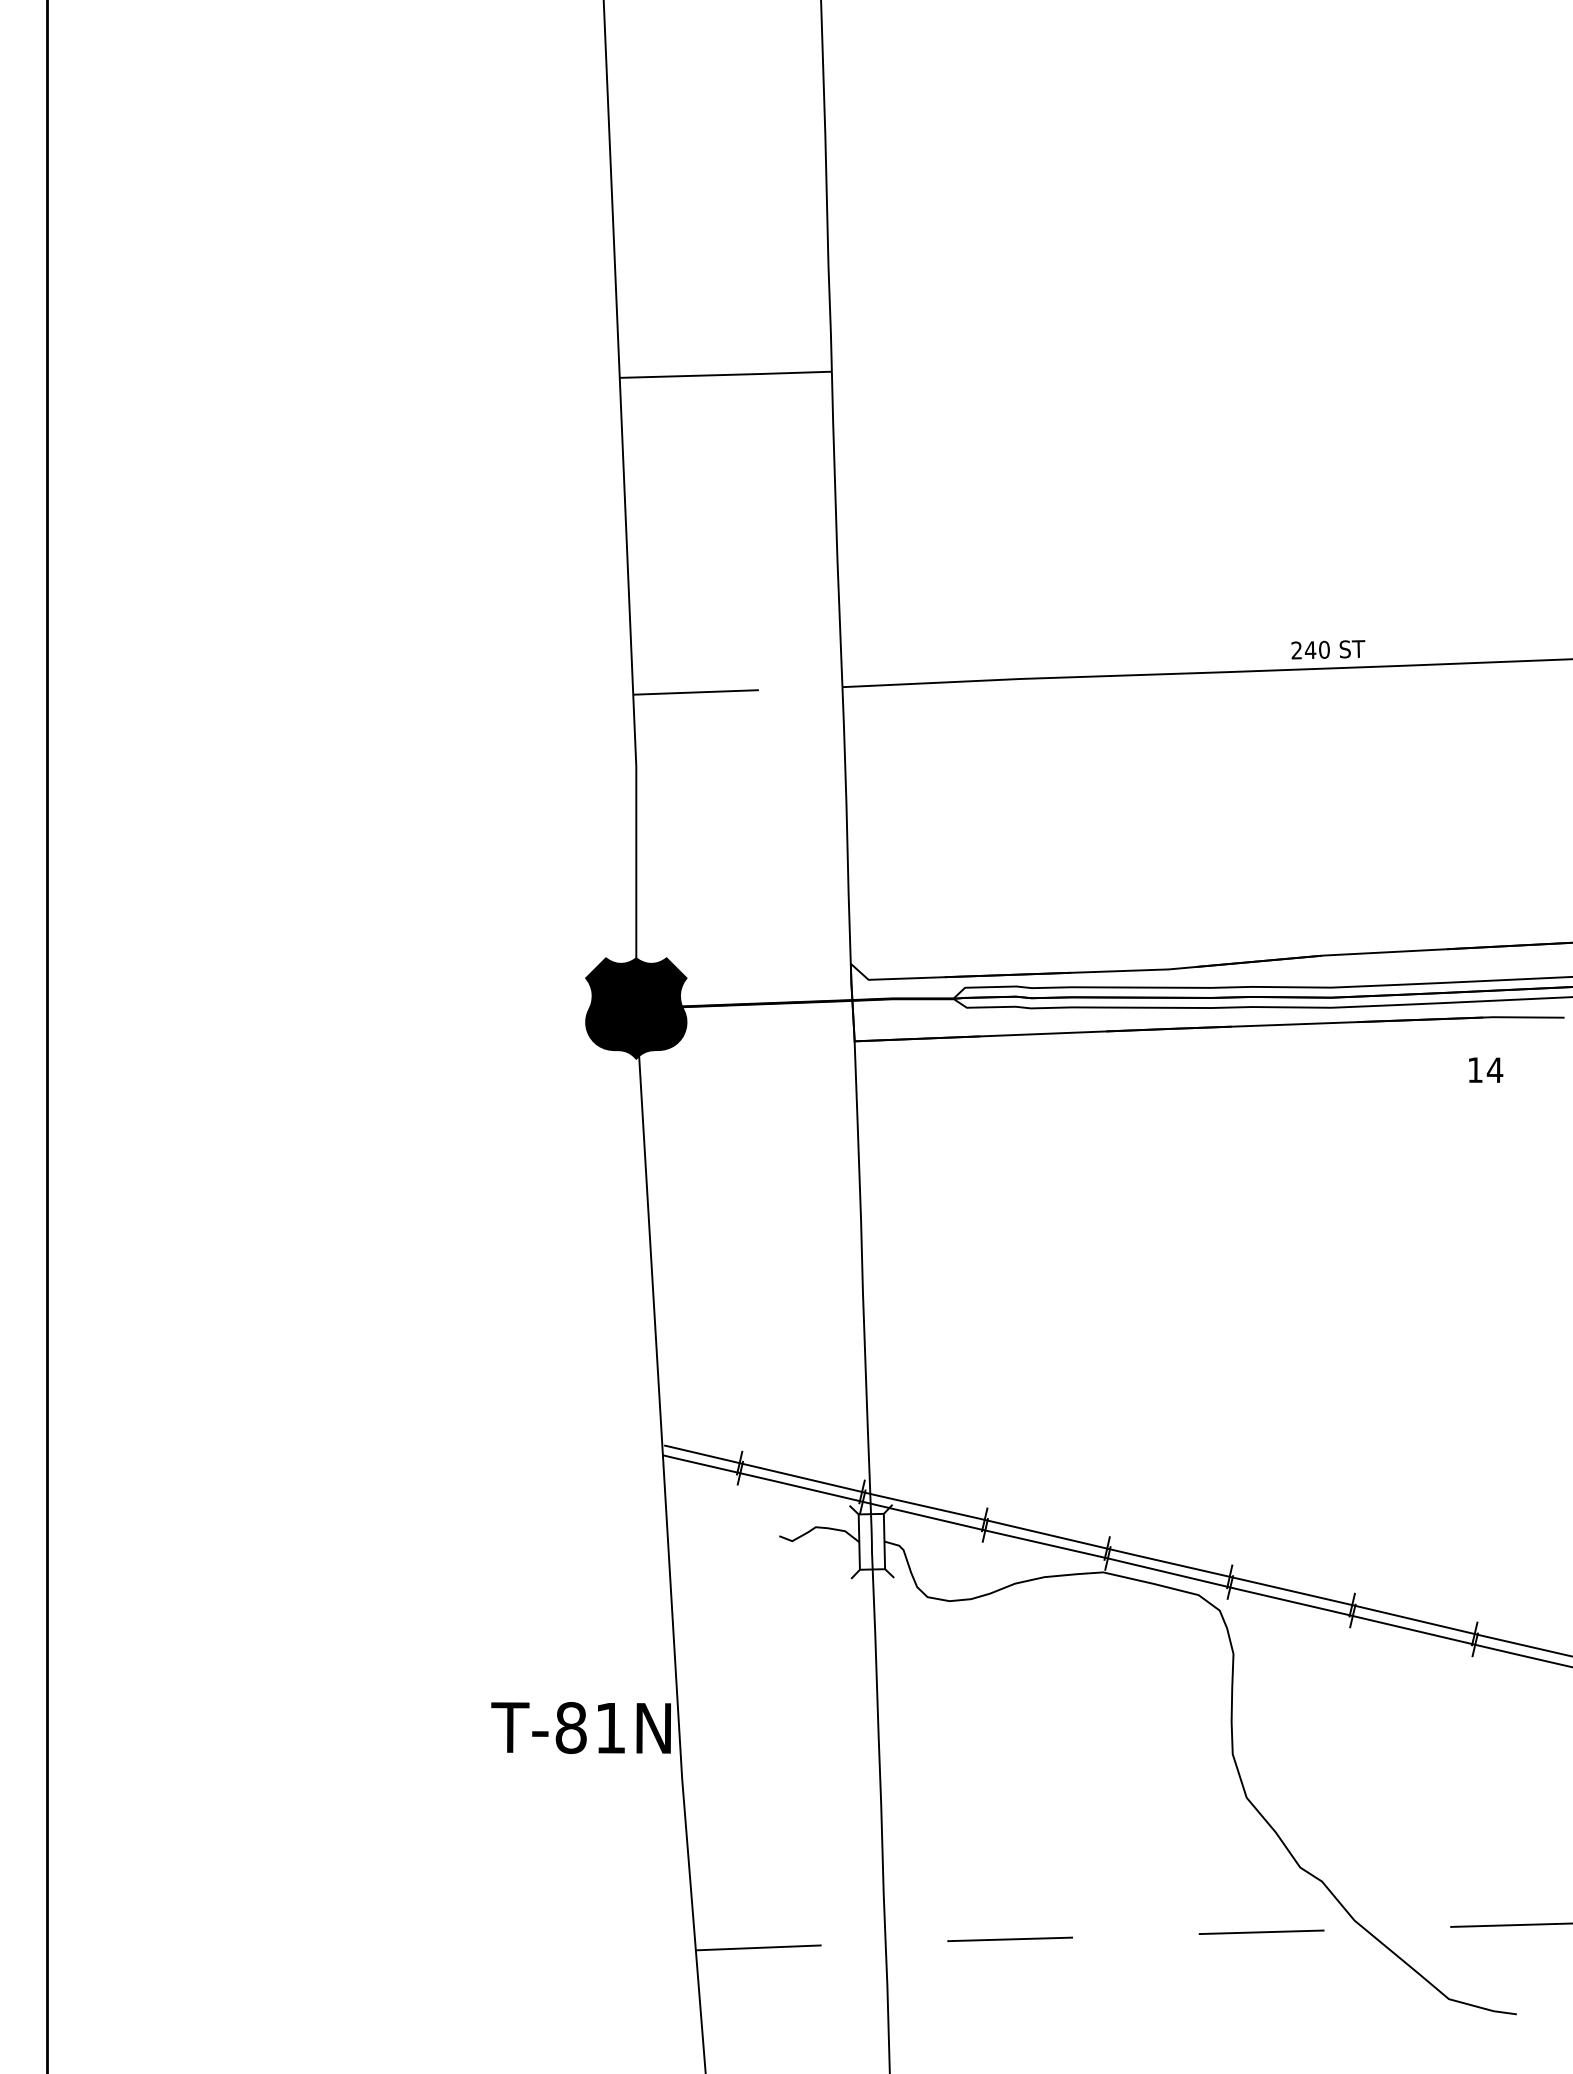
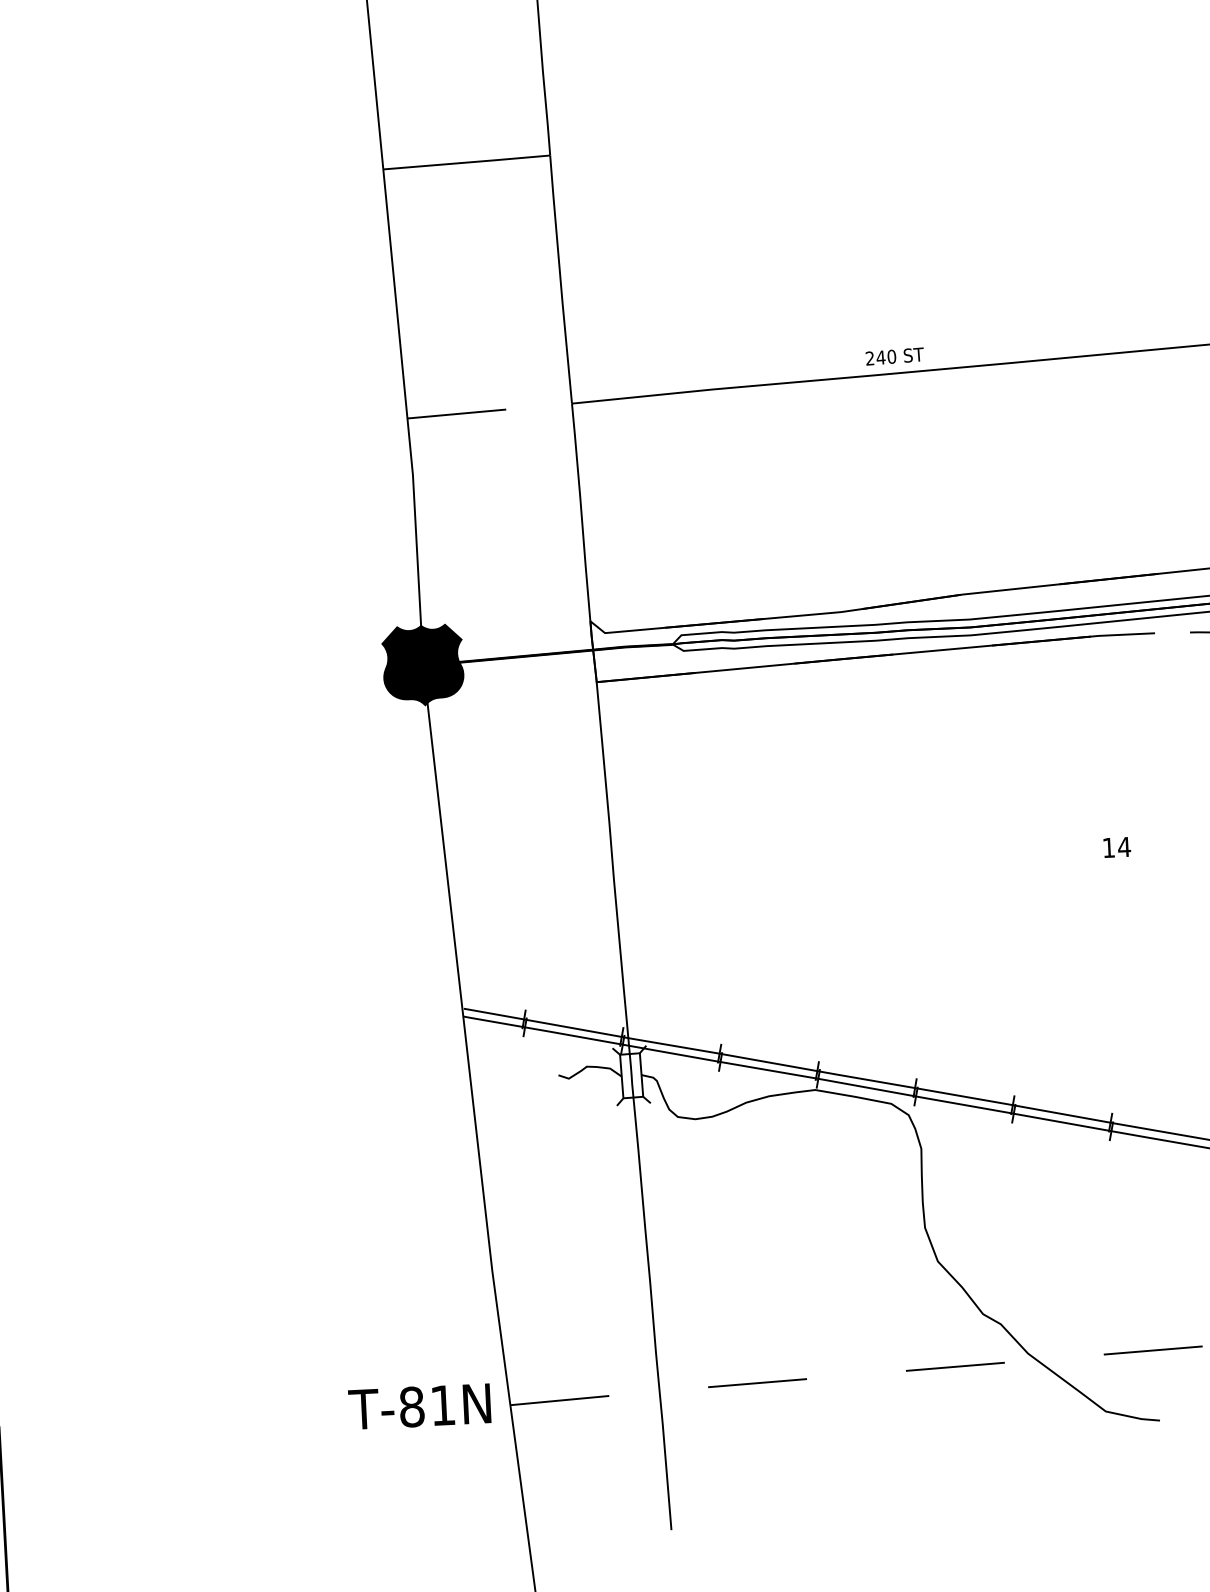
text: (1328, 649) -> (895, 356), moved
text: (1486, 1069) -> (1117, 846), moved
text: (580, 1727) -> (419, 1406), moved

